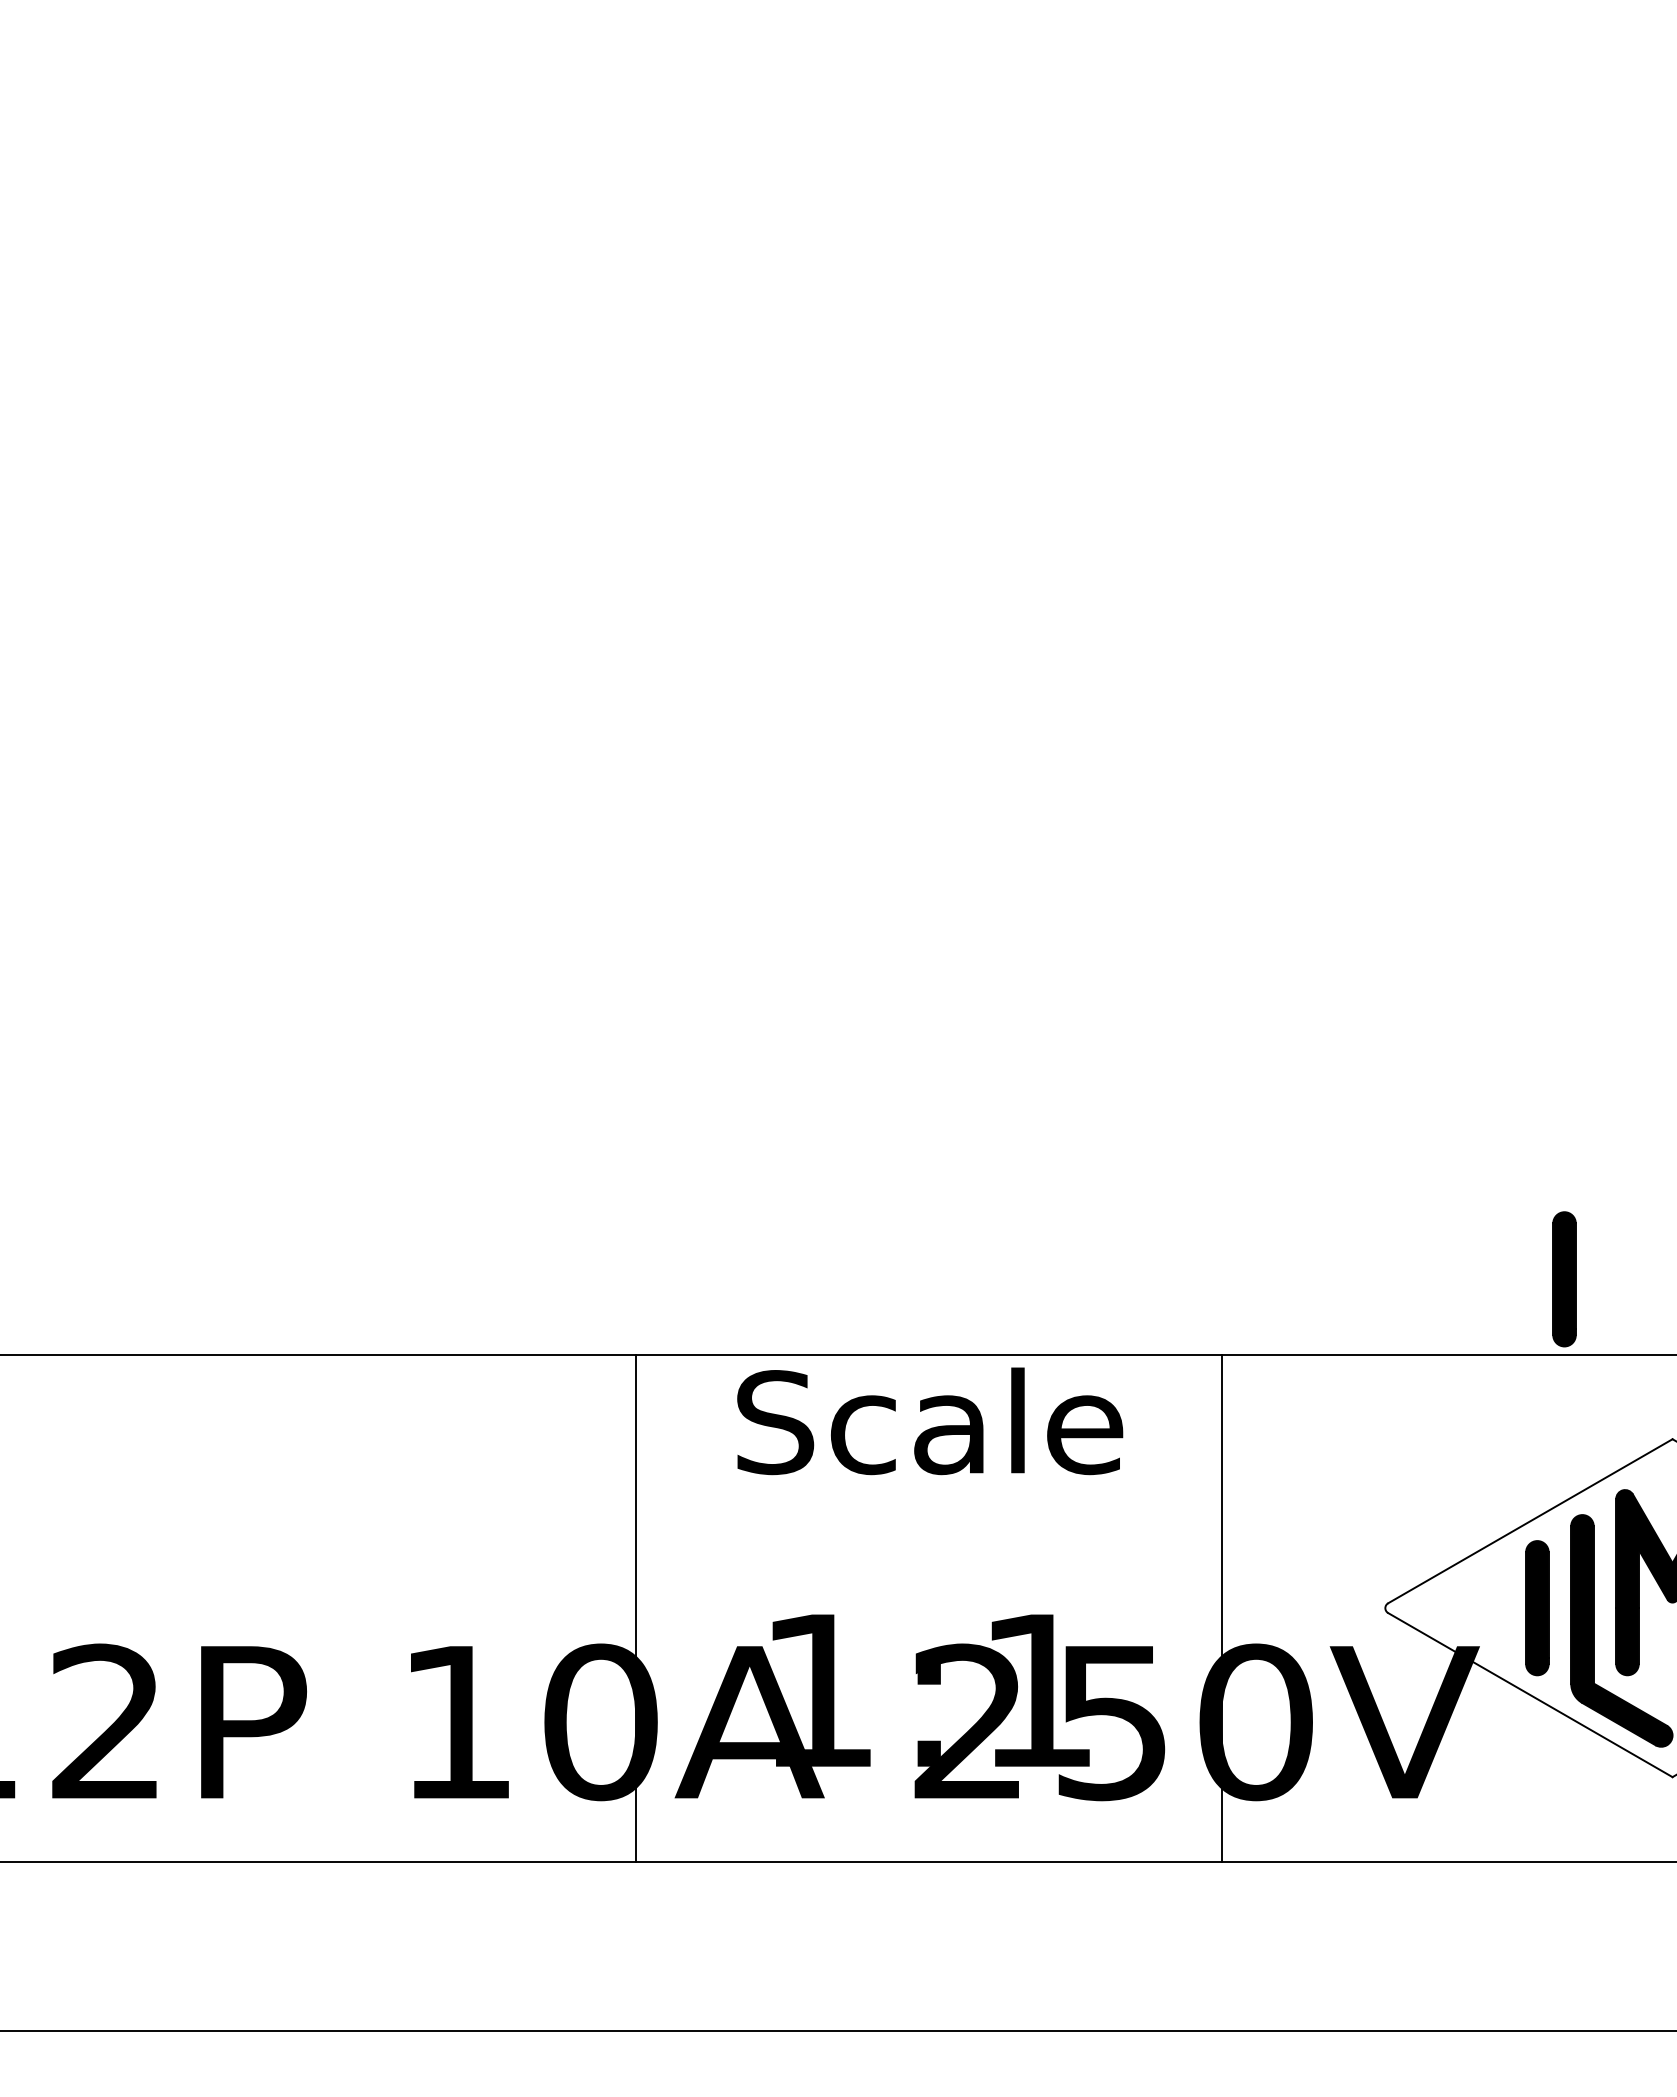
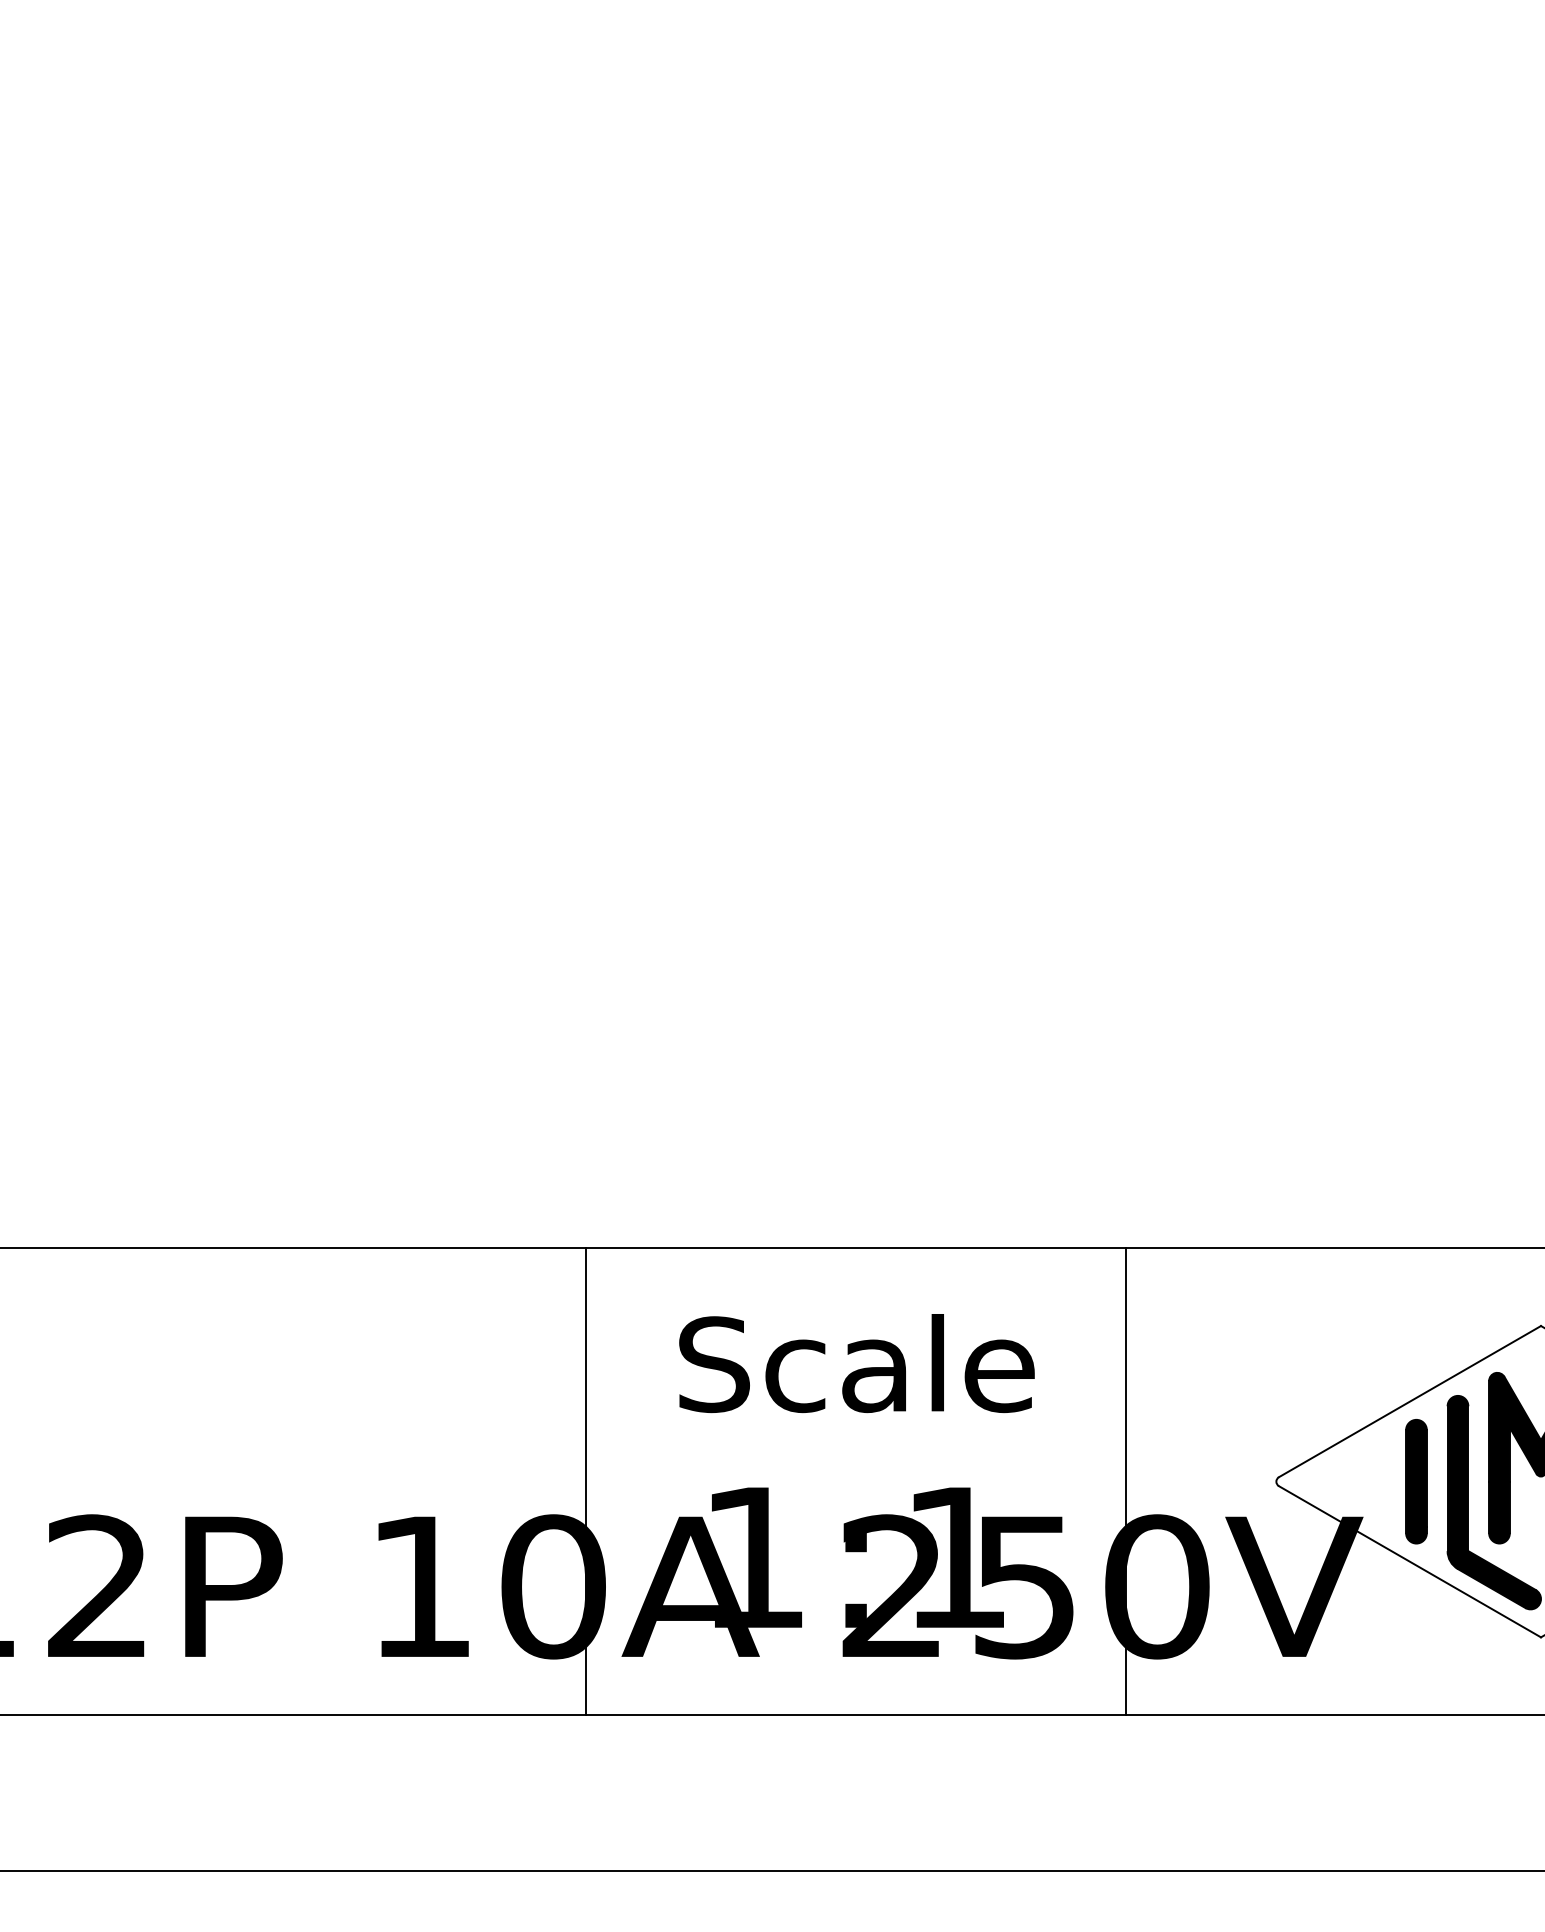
part: (1564, 1279) -> (1441, 1178), removed
text: (929, 1421) -> (856, 1363), moved

